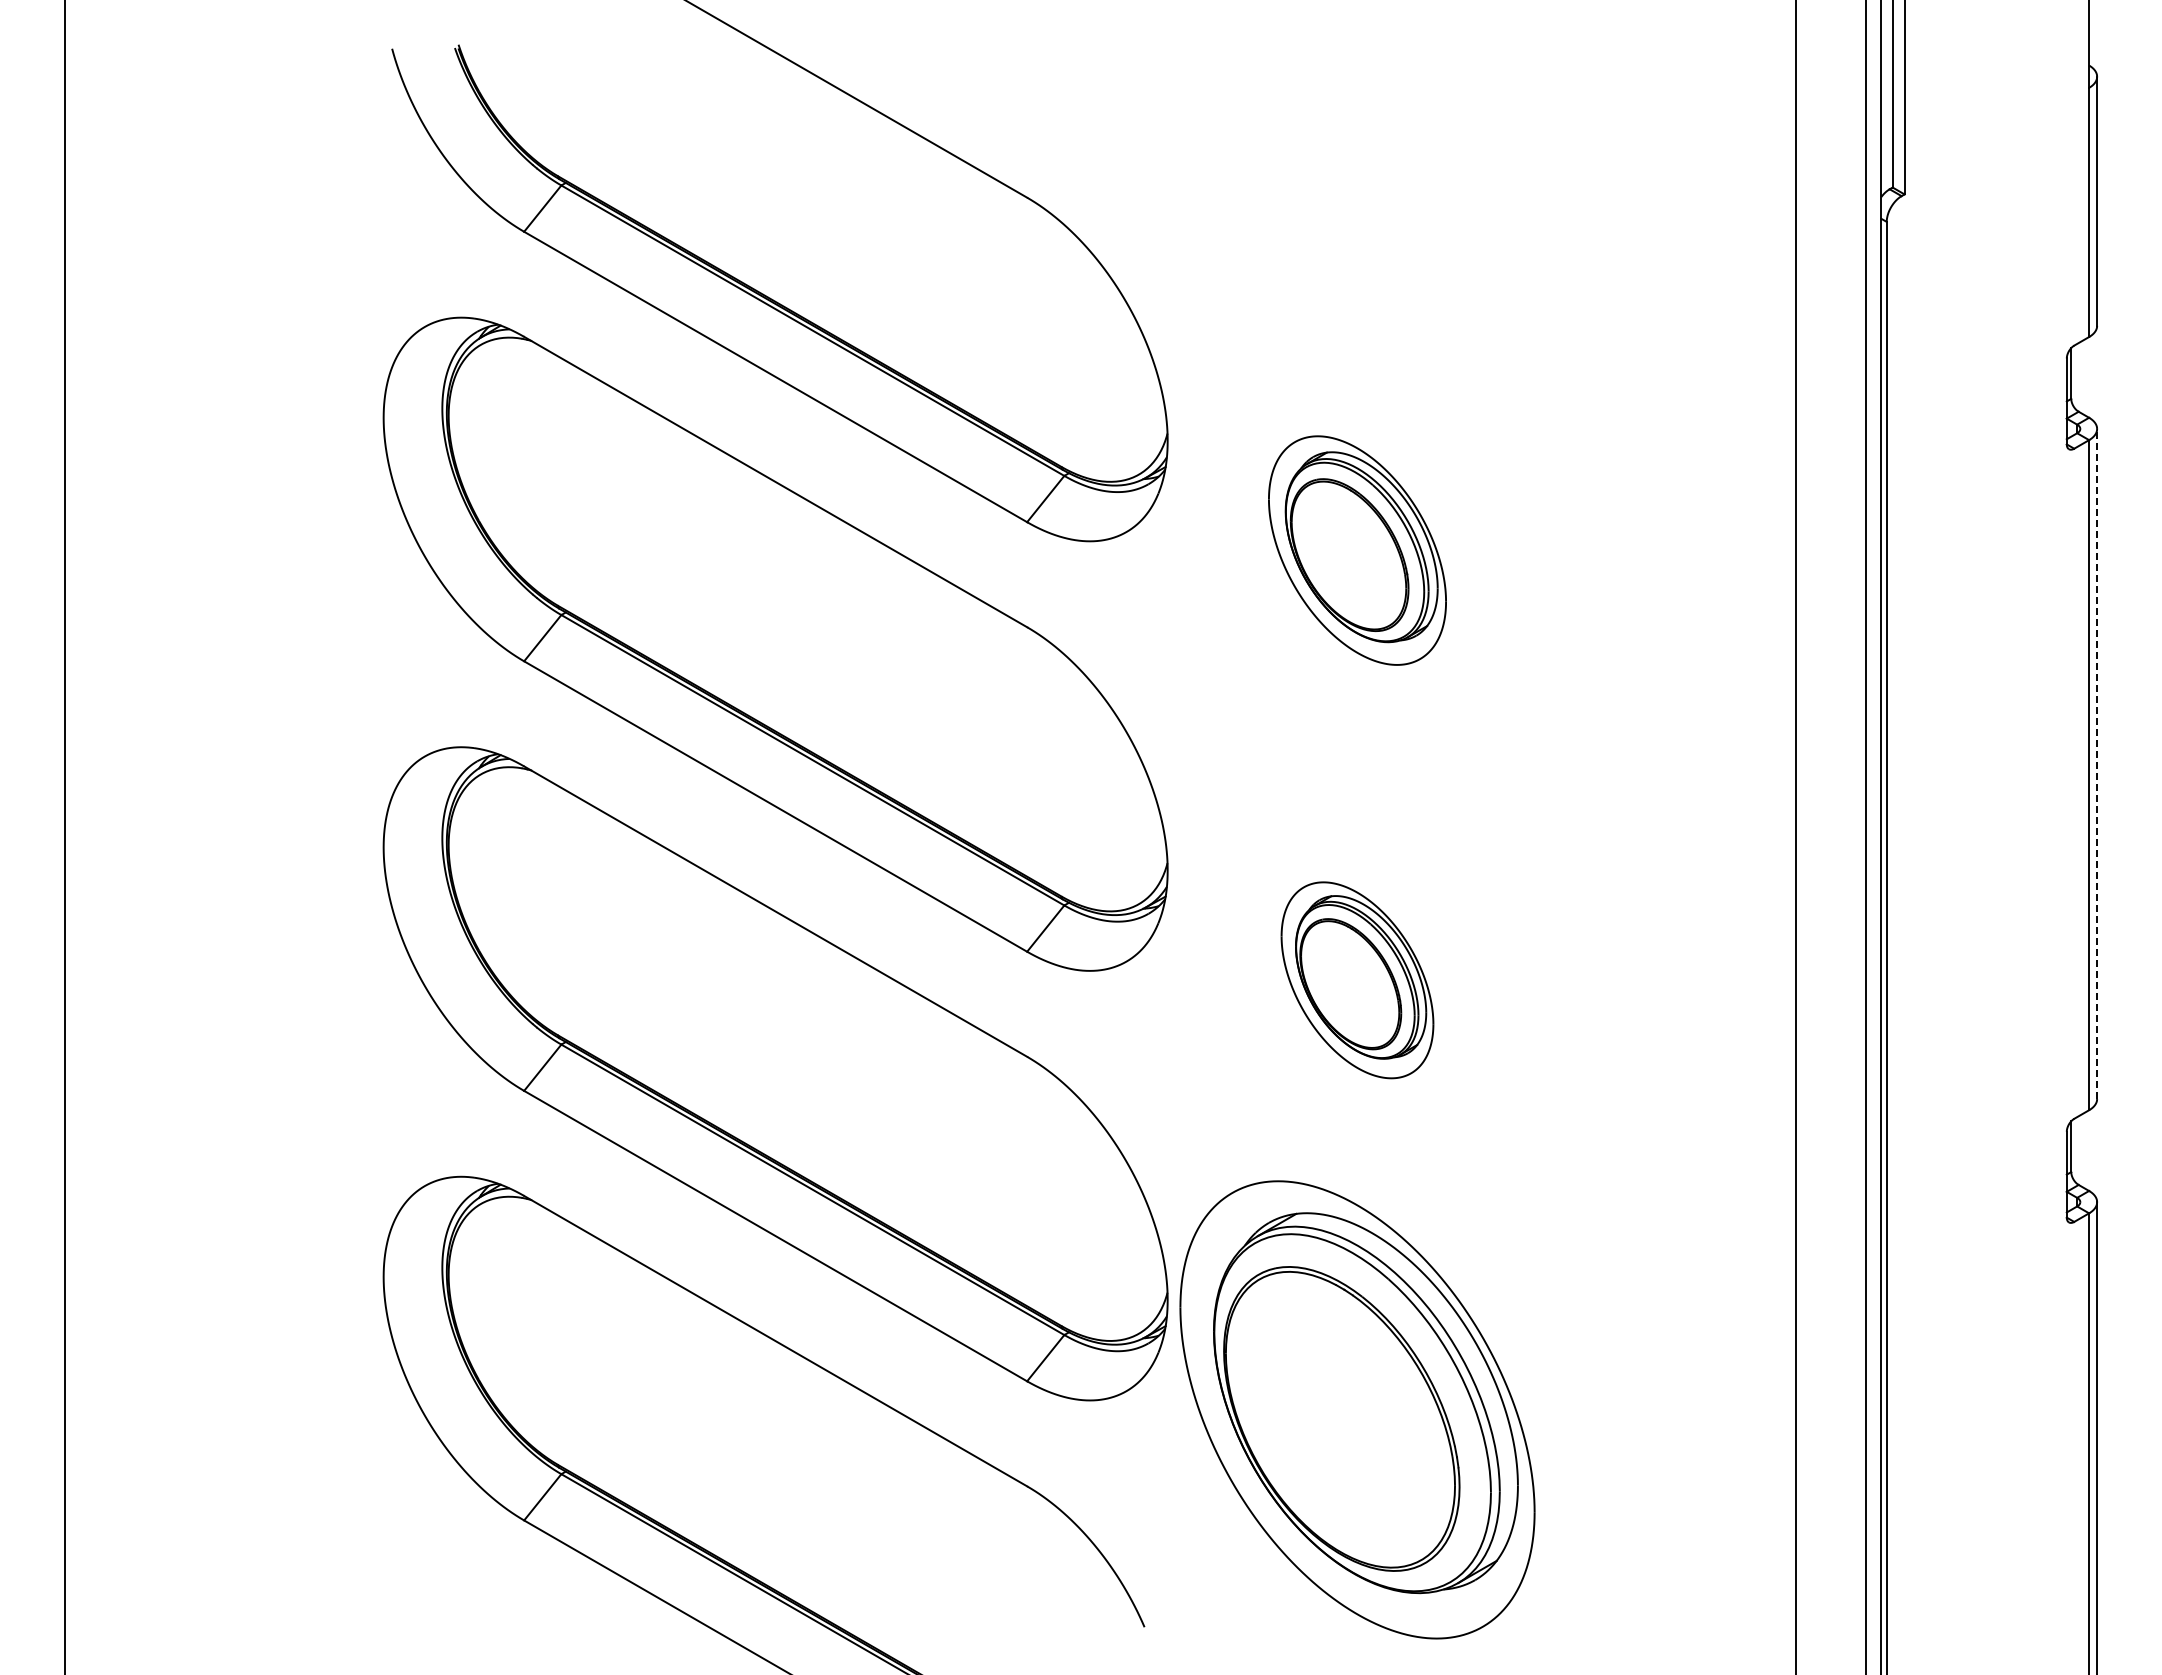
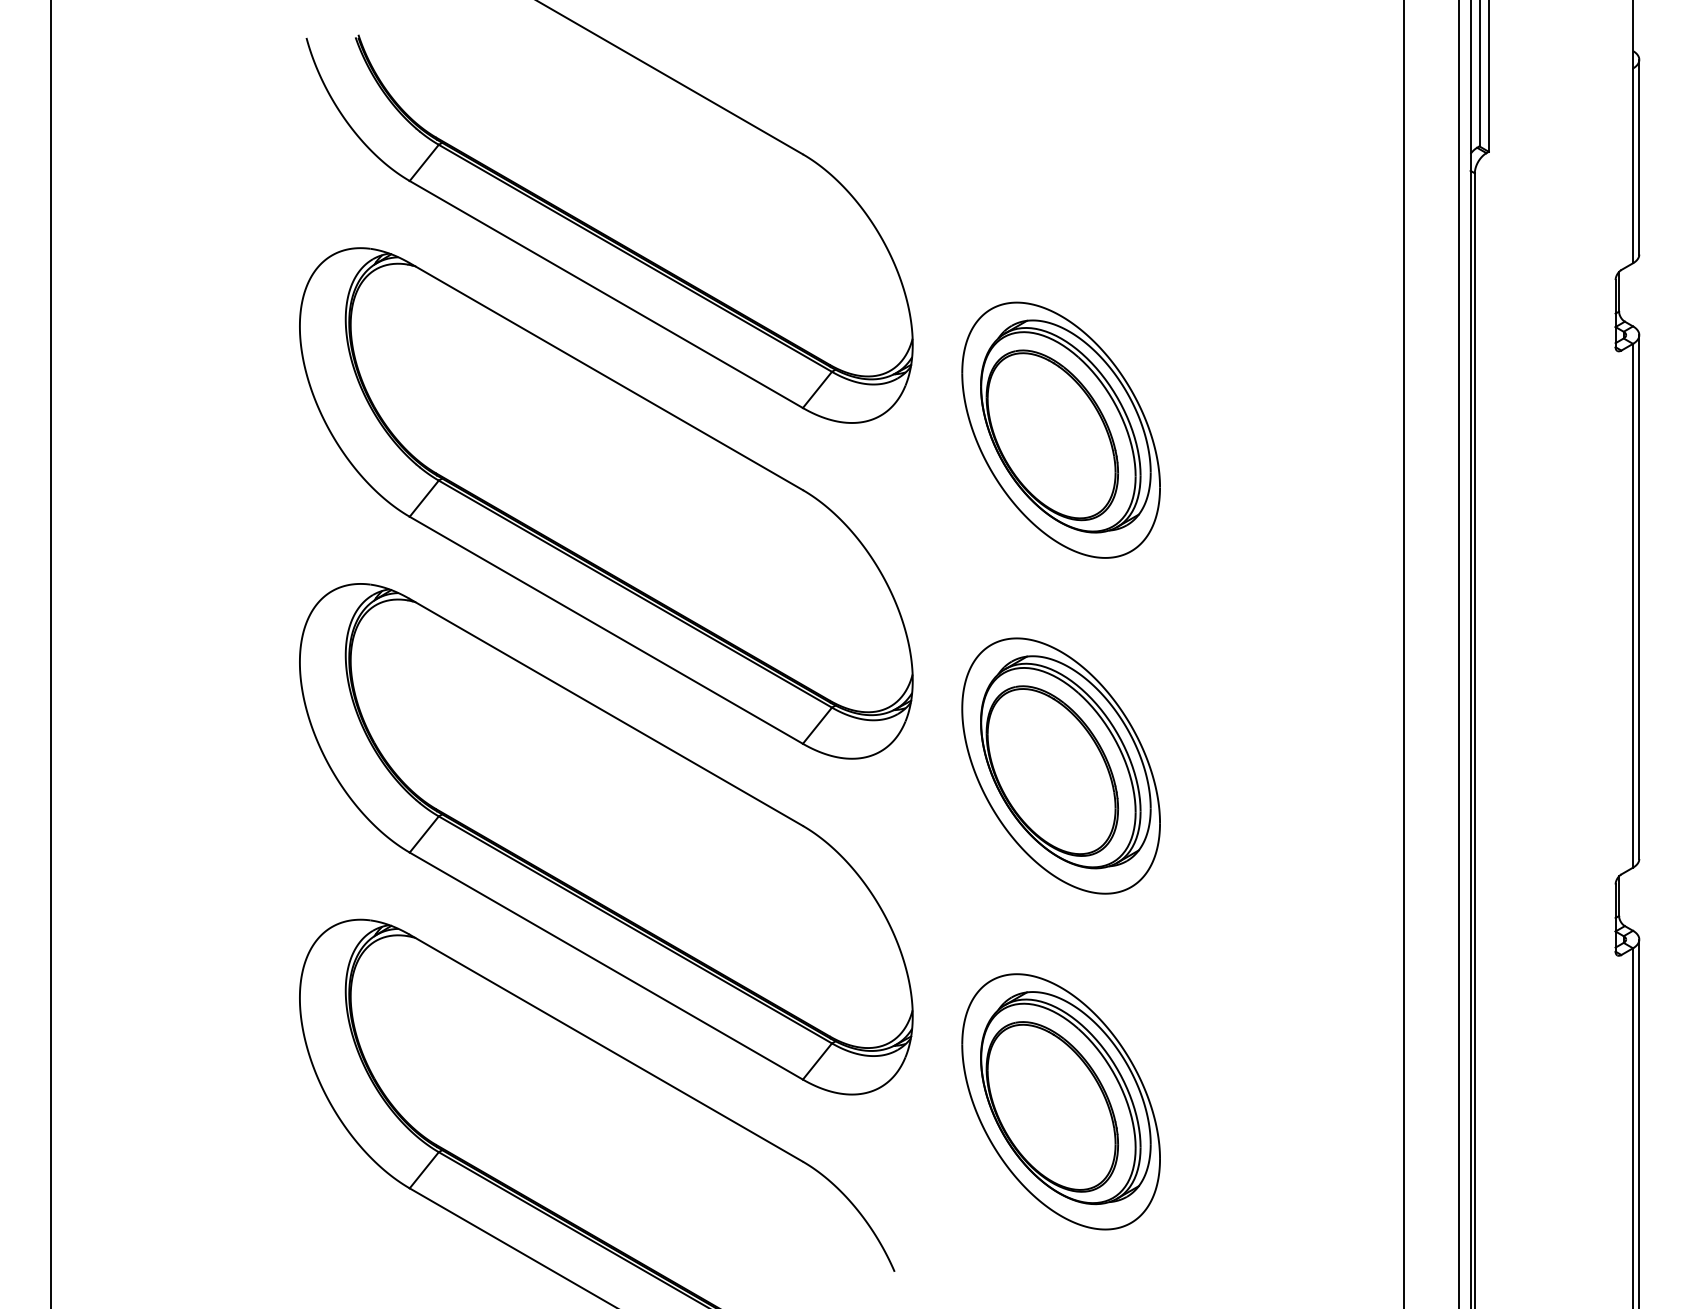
part: (1357, 550) -> (1061, 430), size x1.43
line: (2097, 763) -> (1639, 596), dashed -> solid
part: (1357, 980) -> (1061, 766), size x1.67
part: (1357, 1409) -> (1061, 1101), size x0.71

